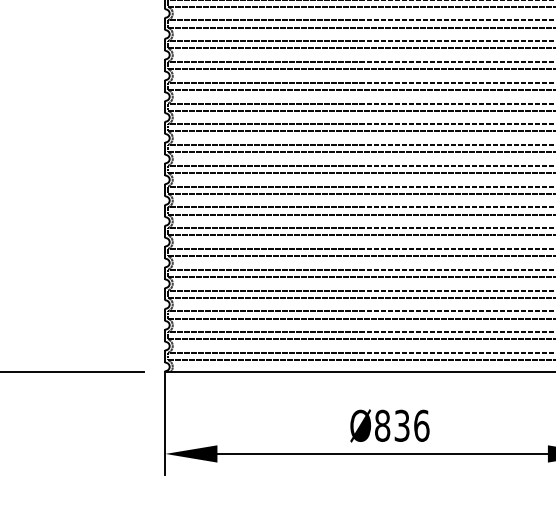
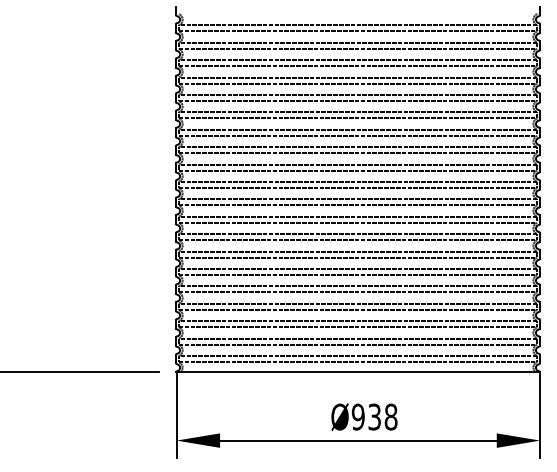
text: (401, 425) -> (374, 416), Ø836 -> Ø938

